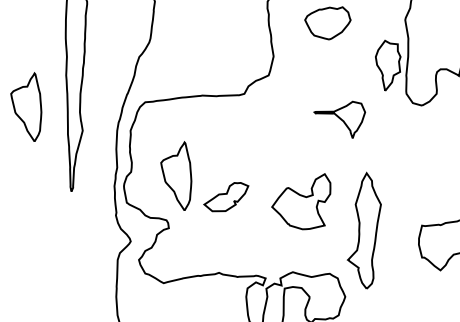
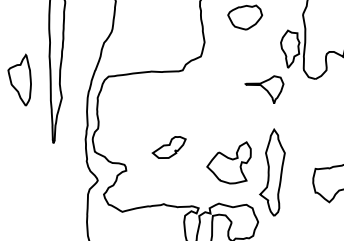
part: (339, 119) -> (264, 89), moved
part: (176, 175) -> (132, 131), removed
part: (301, 201) -> (229, 162), moved

